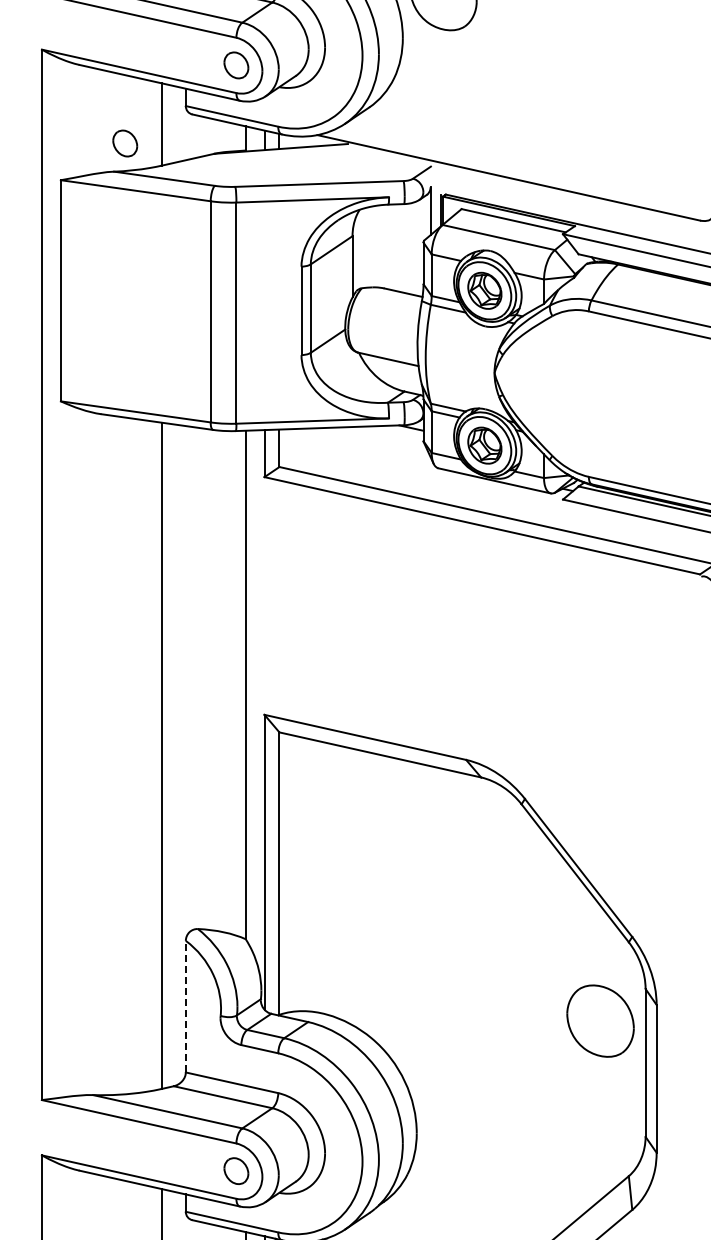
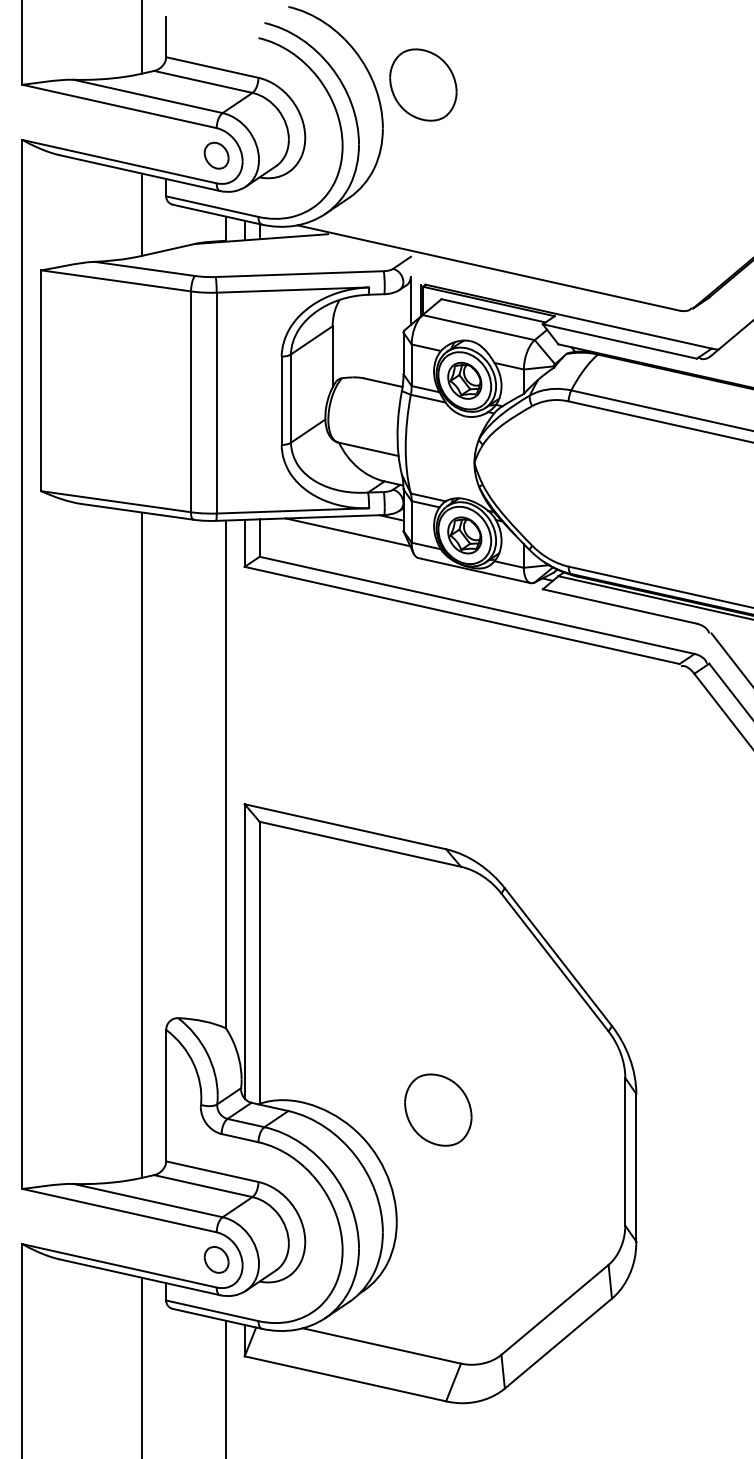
part: (125, 143) -> (105, 233), removed
line: (367, 442) -> (347, 532), added
line: (186, 1006) -> (166, 1095), dashed -> solid
part: (600, 1020) -> (438, 1109), moved

